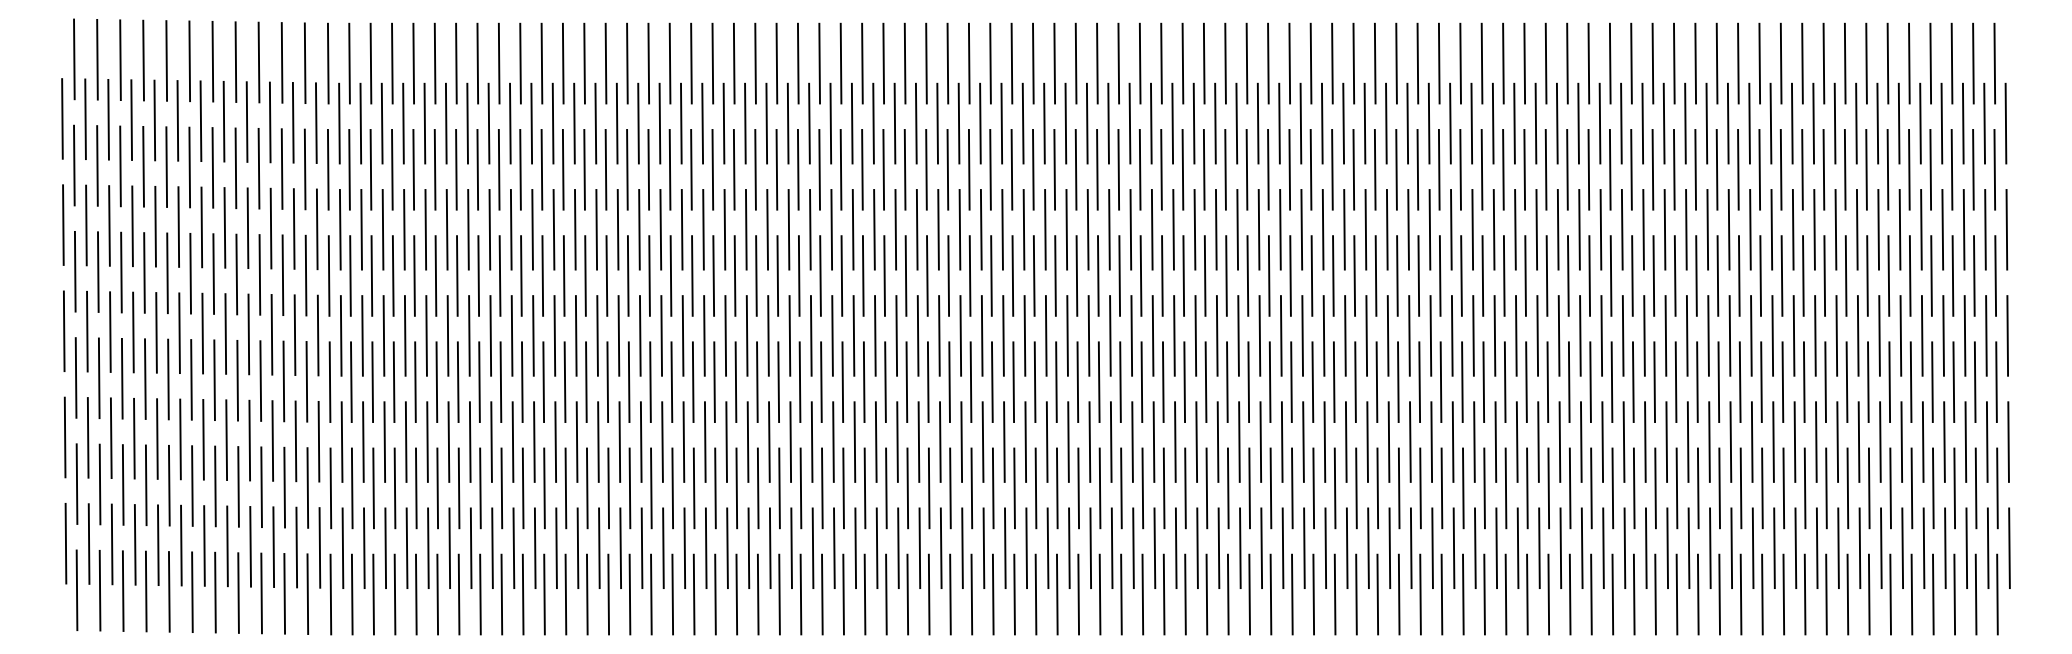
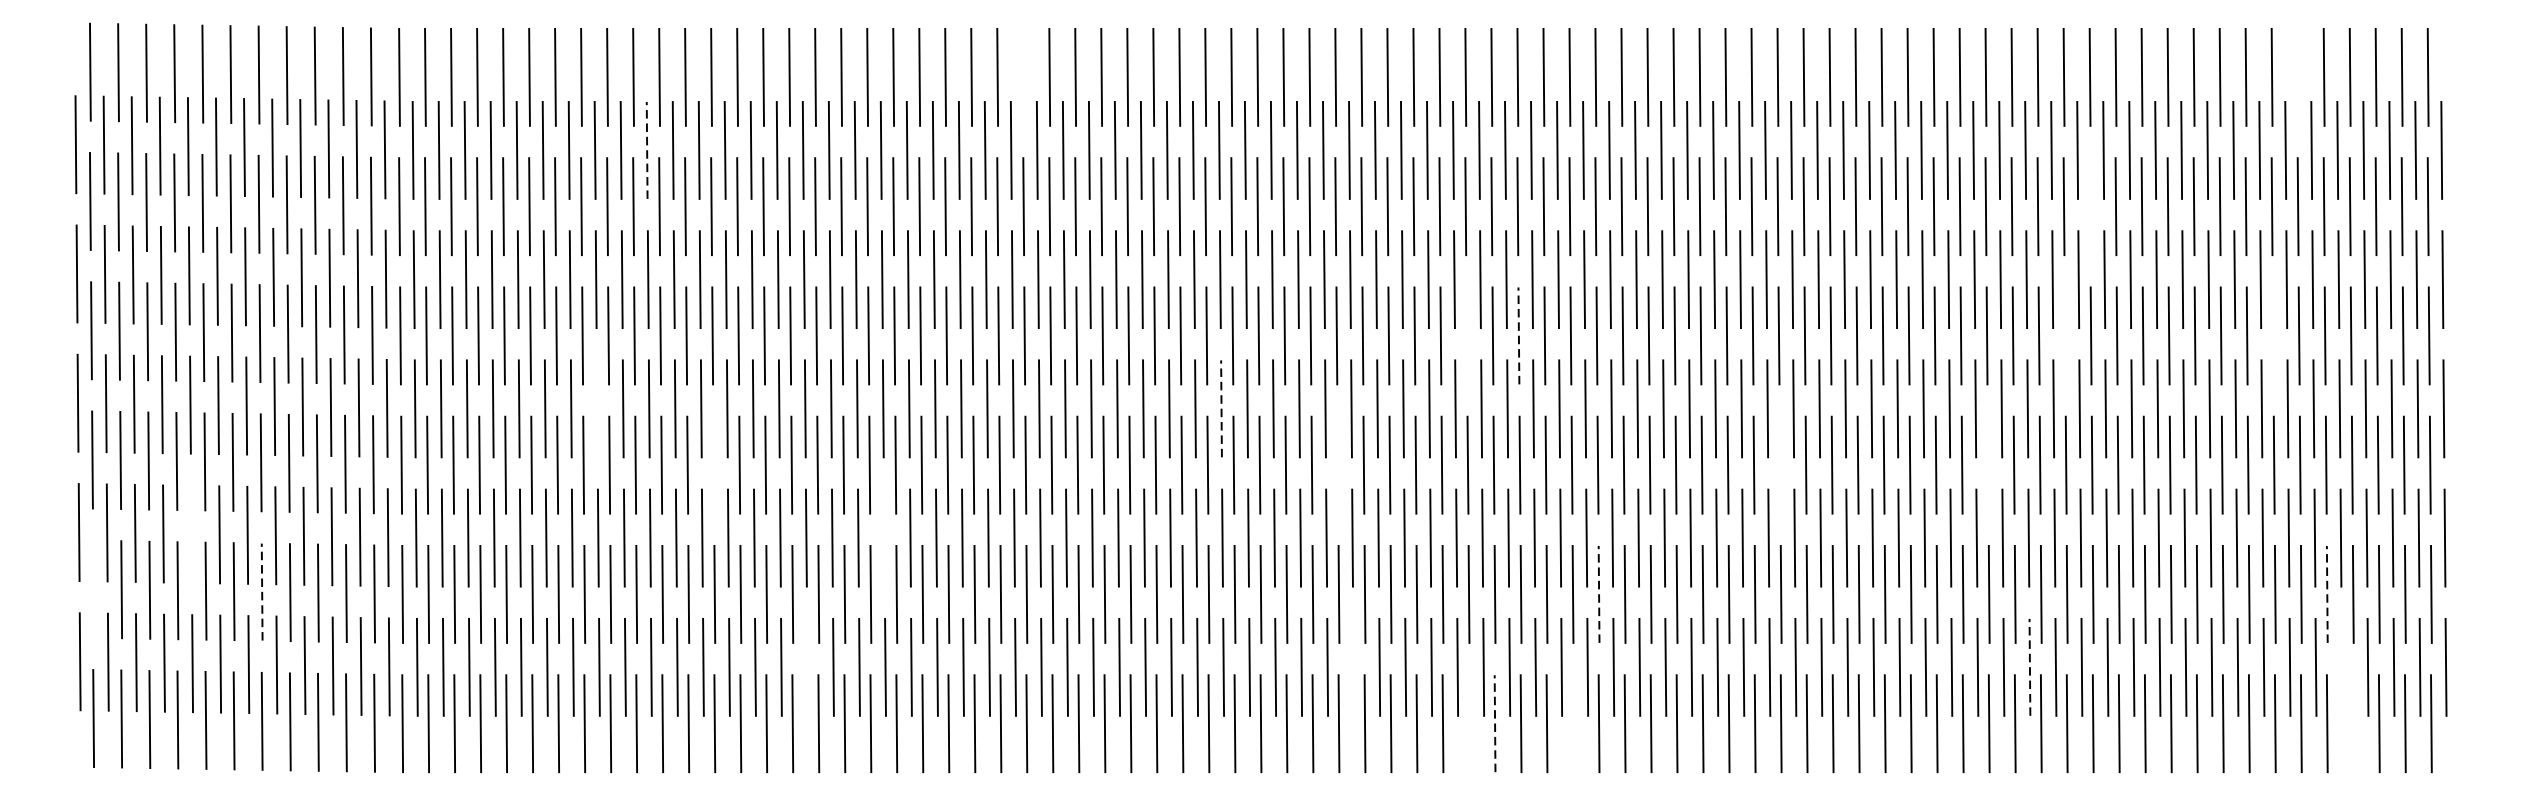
line: (840, 63) -> (1023, 77), removed
line: (1887, 63) -> (2297, 77), removed
line: (531, 123) -> (646, 150), solid -> dashed
line: (1716, 169) -> (2089, 206), removed
line: (1204, 275) -> (1466, 335), removed
line: (1696, 275) -> (2065, 335), removed
line: (1867, 275) -> (2273, 335), removed
line: (1247, 276) -> (1518, 336), solid -> dashed
line: (490, 335) -> (596, 408), removed
line: (1003, 335) -> (1221, 408), solid -> dashed
line: (586, 382) -> (713, 465), removed
line: (1098, 382) -> (1337, 465), removed
line: (1462, 382) -> (1780, 465), removed
line: (1632, 382) -> (1987, 465), removed
line: (157, 438) -> (191, 533), removed
line: (726, 441) -> (884, 537), removed
line: (76, 483) -> (93, 588), removed
line: (215, 486) -> (262, 592), solid -> dashed
line: (1313, 488) -> (1598, 594), solid -> dashed
line: (1911, 488) -> (2326, 594), solid -> dashed
line: (663, 548) -> (807, 667), removed
line: (1111, 548) -> (1352, 667), removed
line: (1667, 548) -> (2029, 667), solid -> dashed
part: (1928, 571) -> (2347, 695), removed
line: (1206, 594) -> (1468, 723), removed
line: (1228, 594) -> (1495, 723), solid -> dashed
line: (1292, 594) -> (1573, 723), removed

